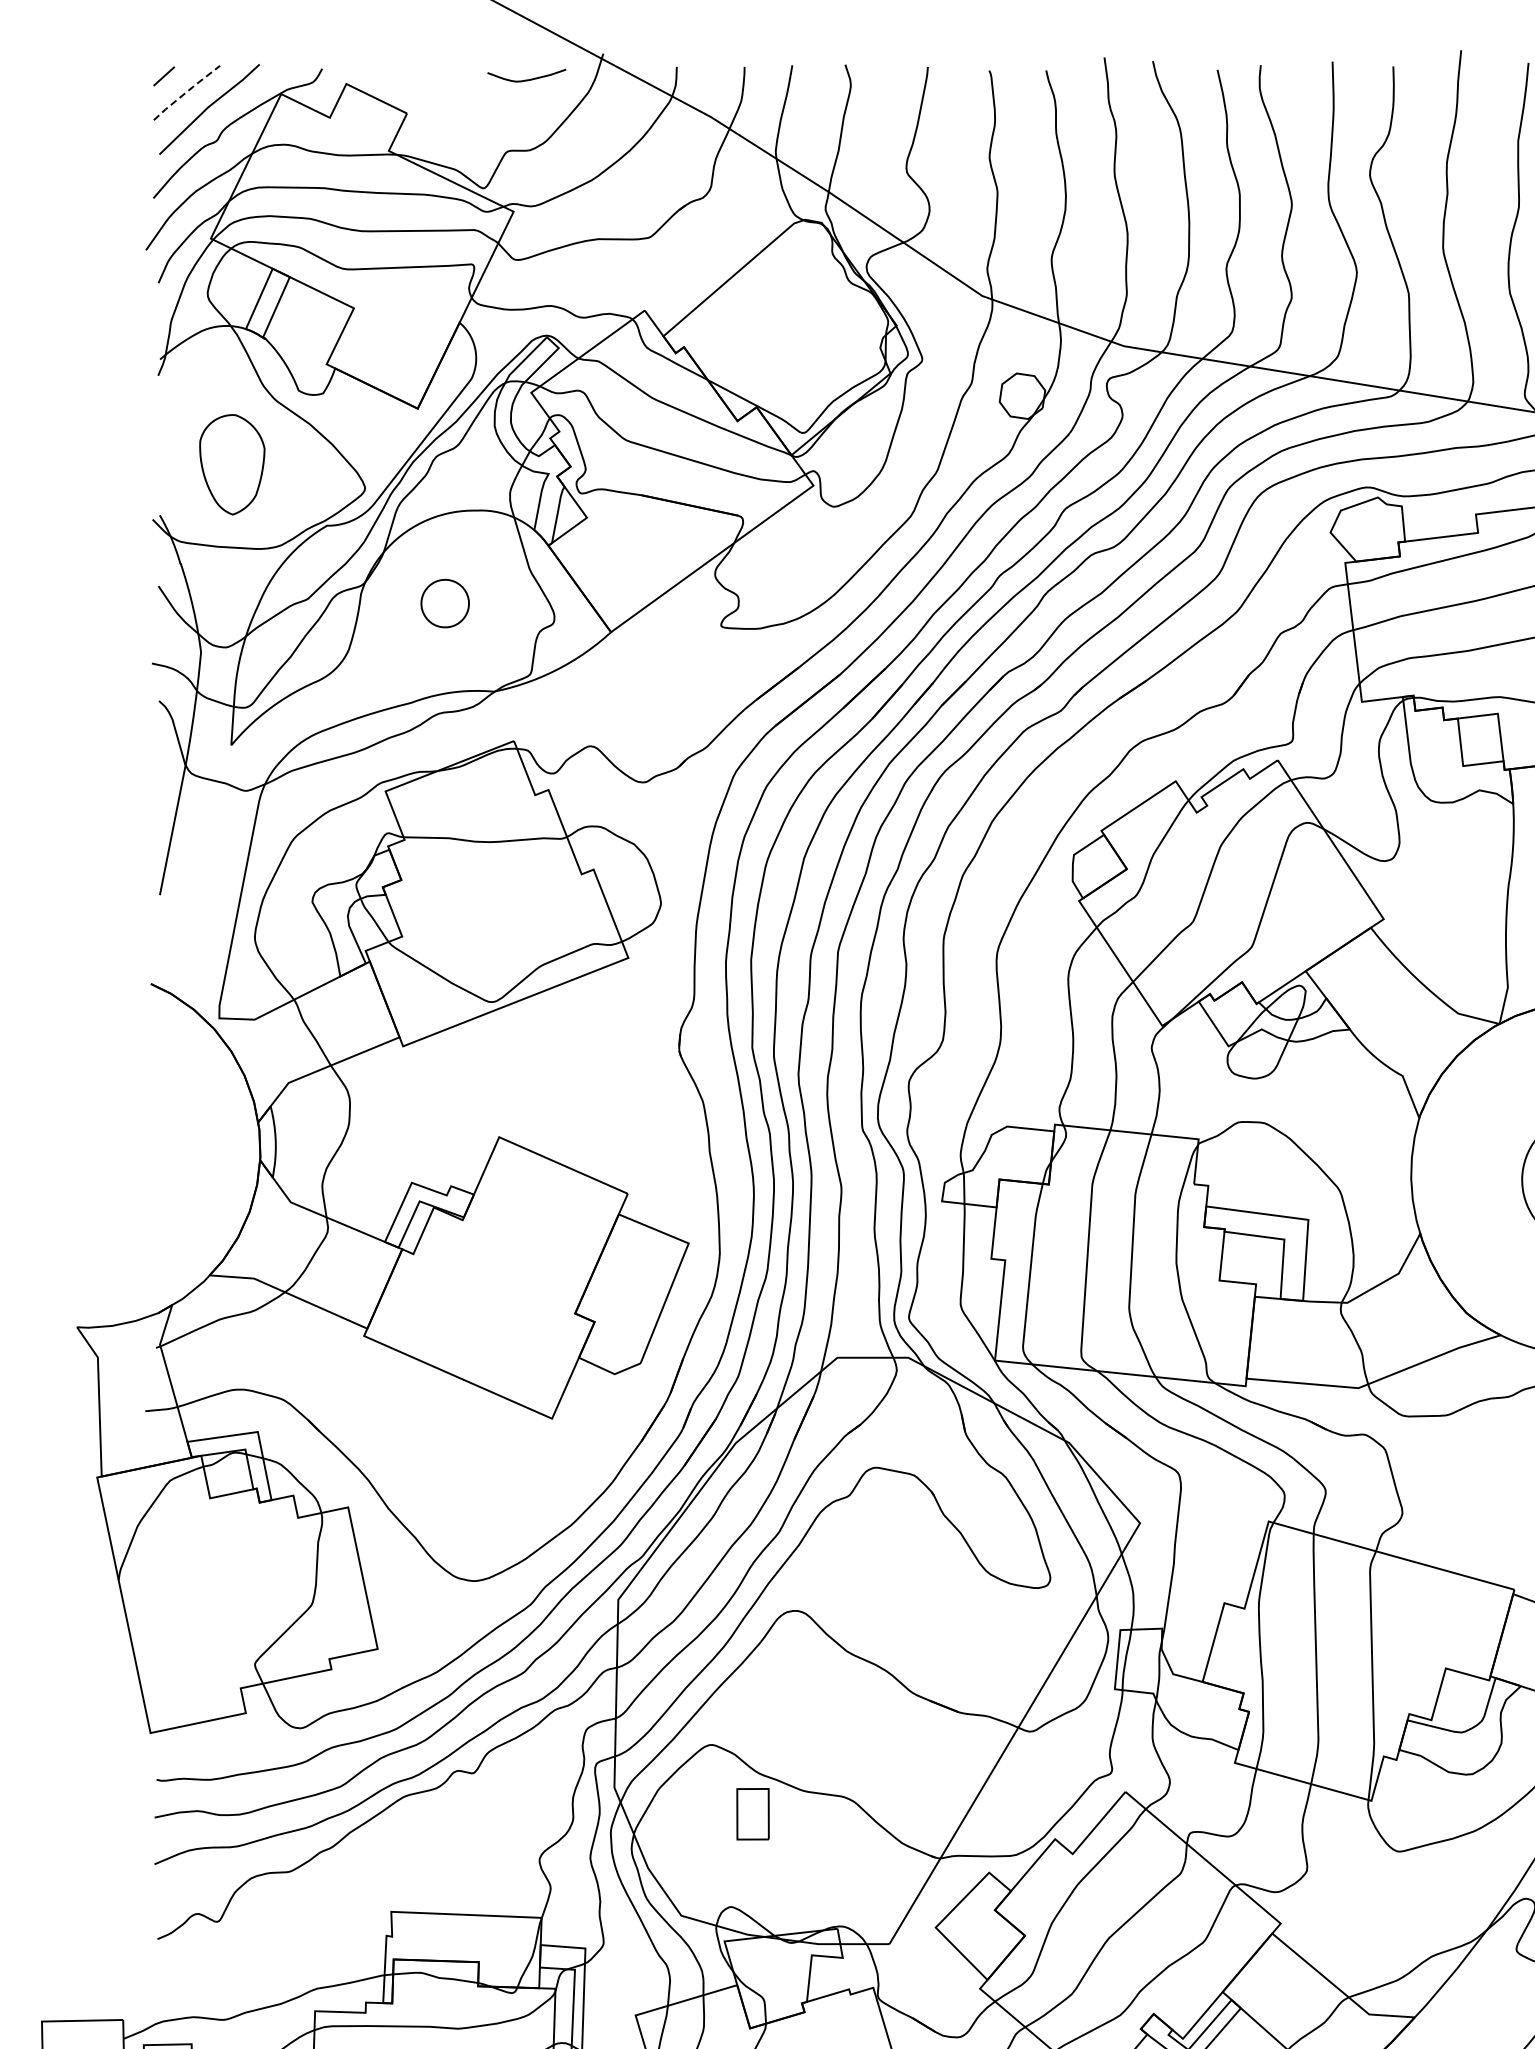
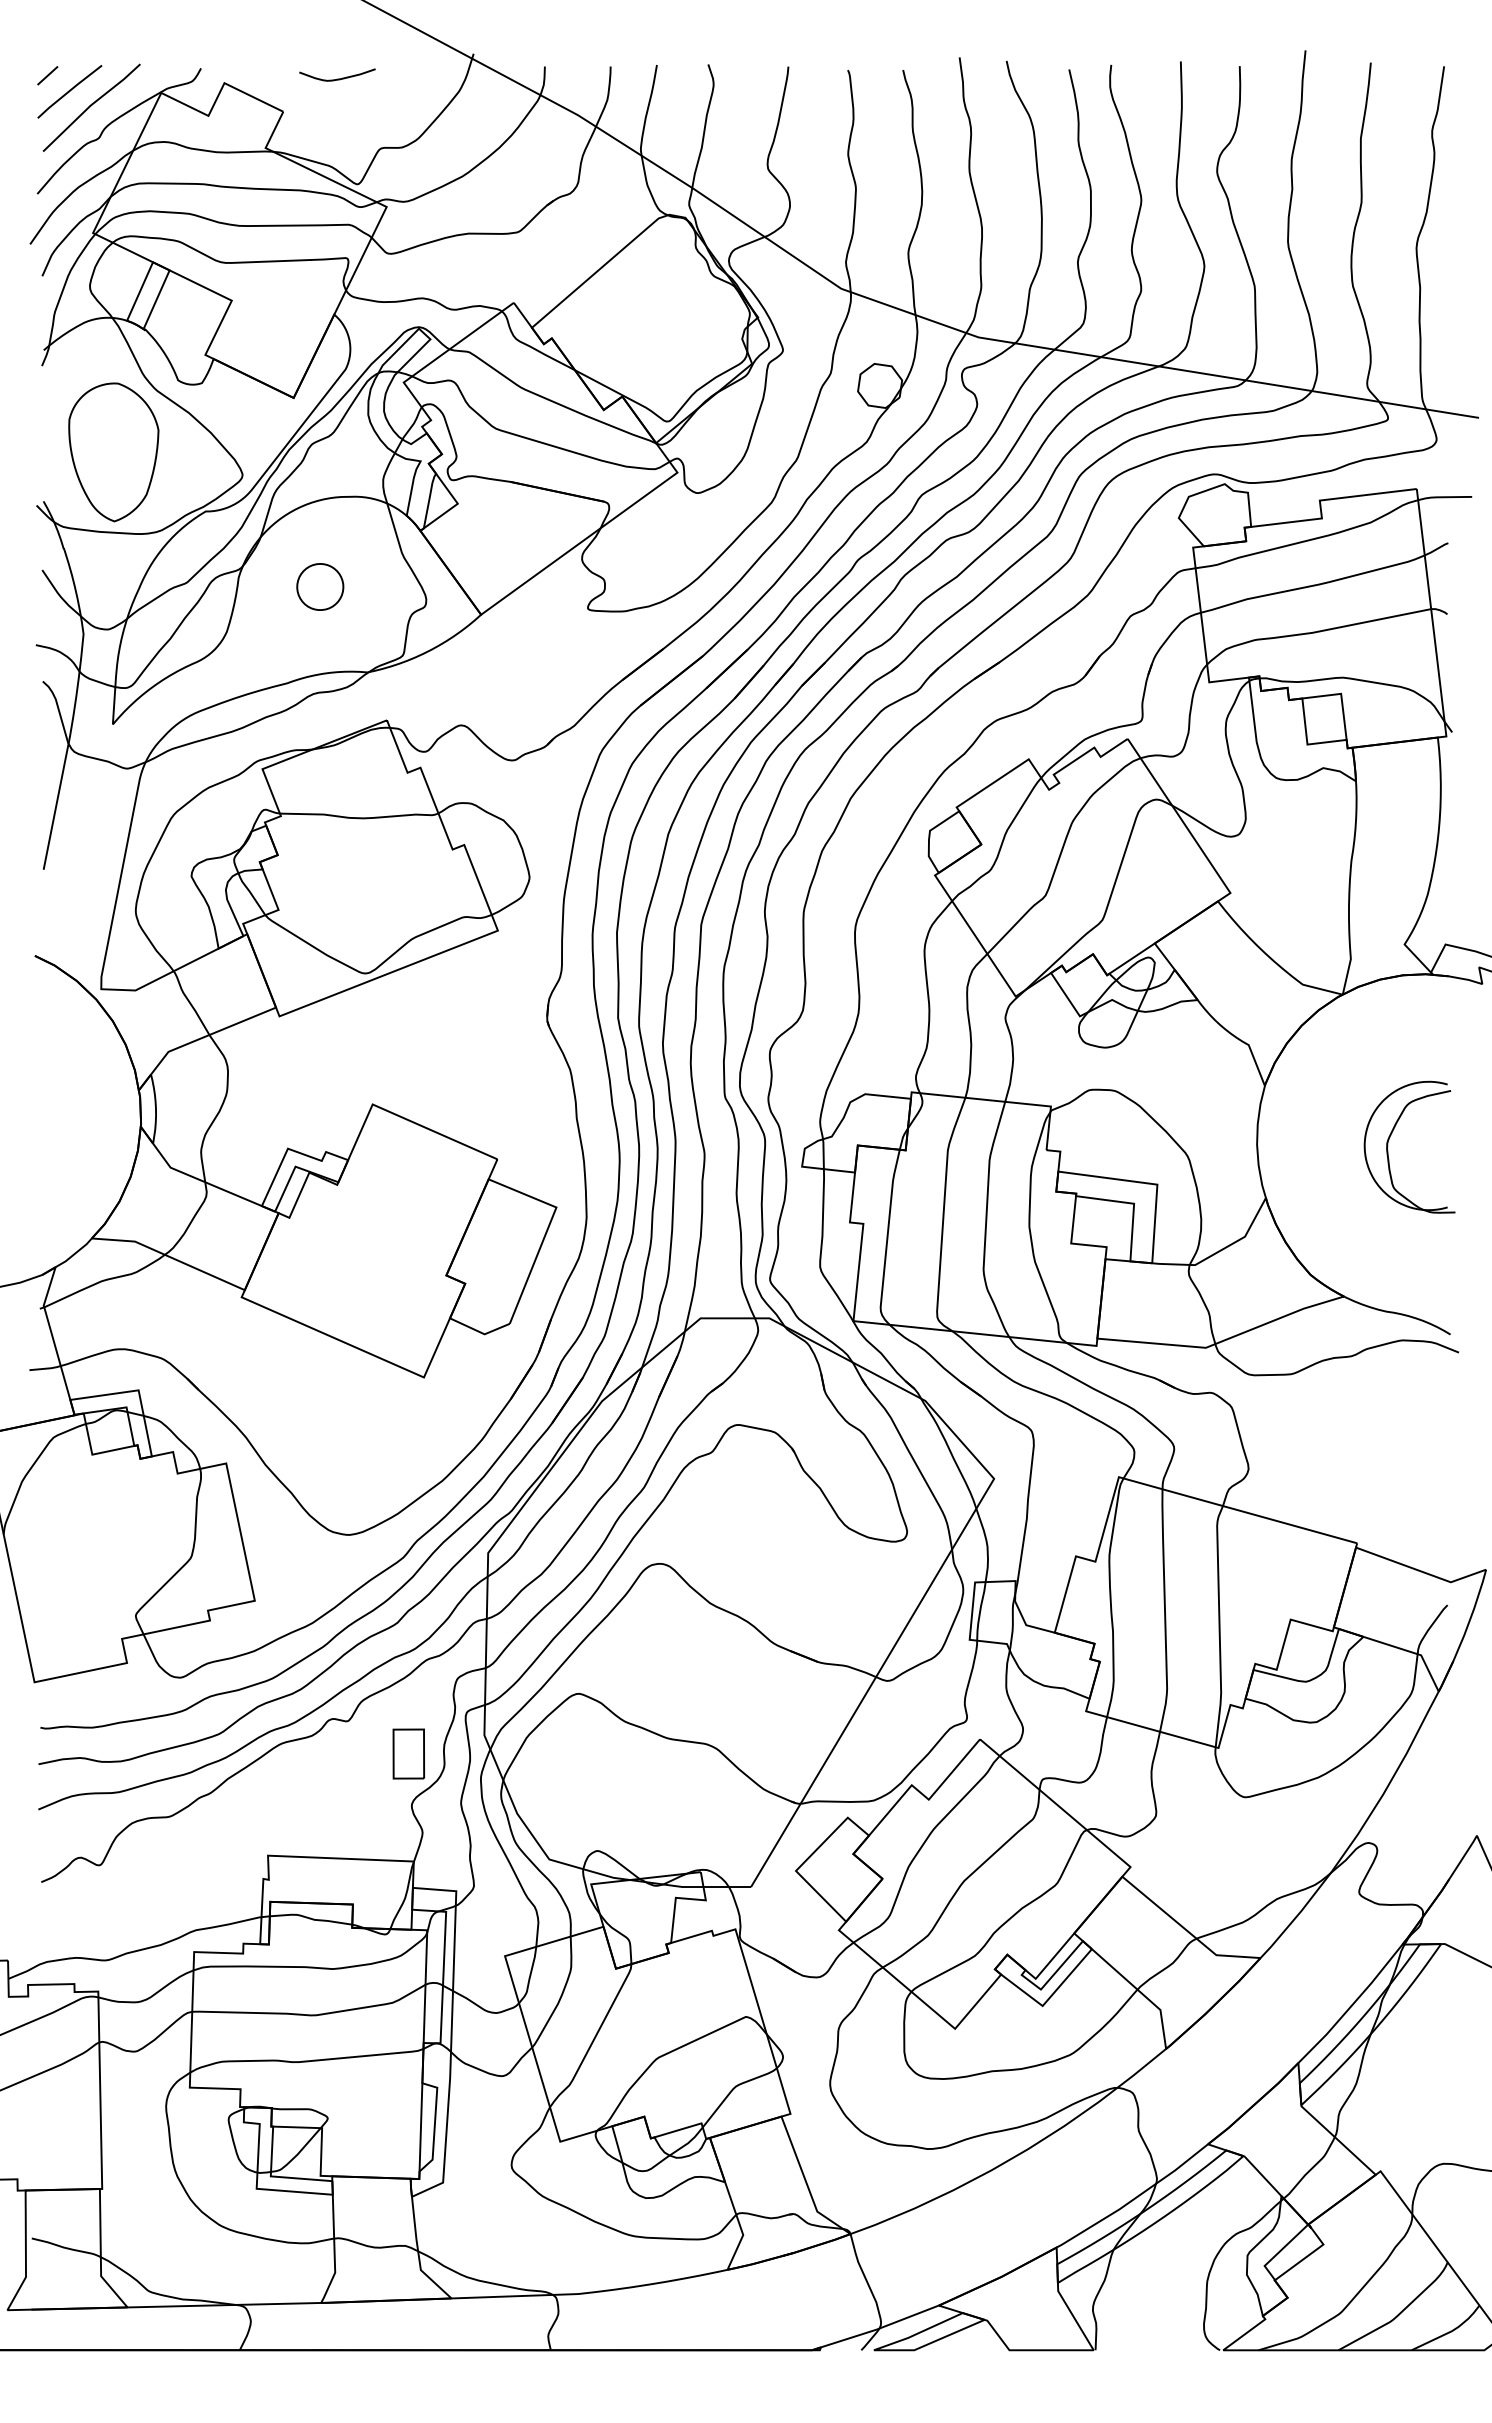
curve: (526, 79) -> (337, 78), moved
line: (186, 92) -> (69, 91), dashed -> solid
part: (231, 464) -> (113, 452), size x1.43
part: (752, 1813) -> (408, 1753), moved

